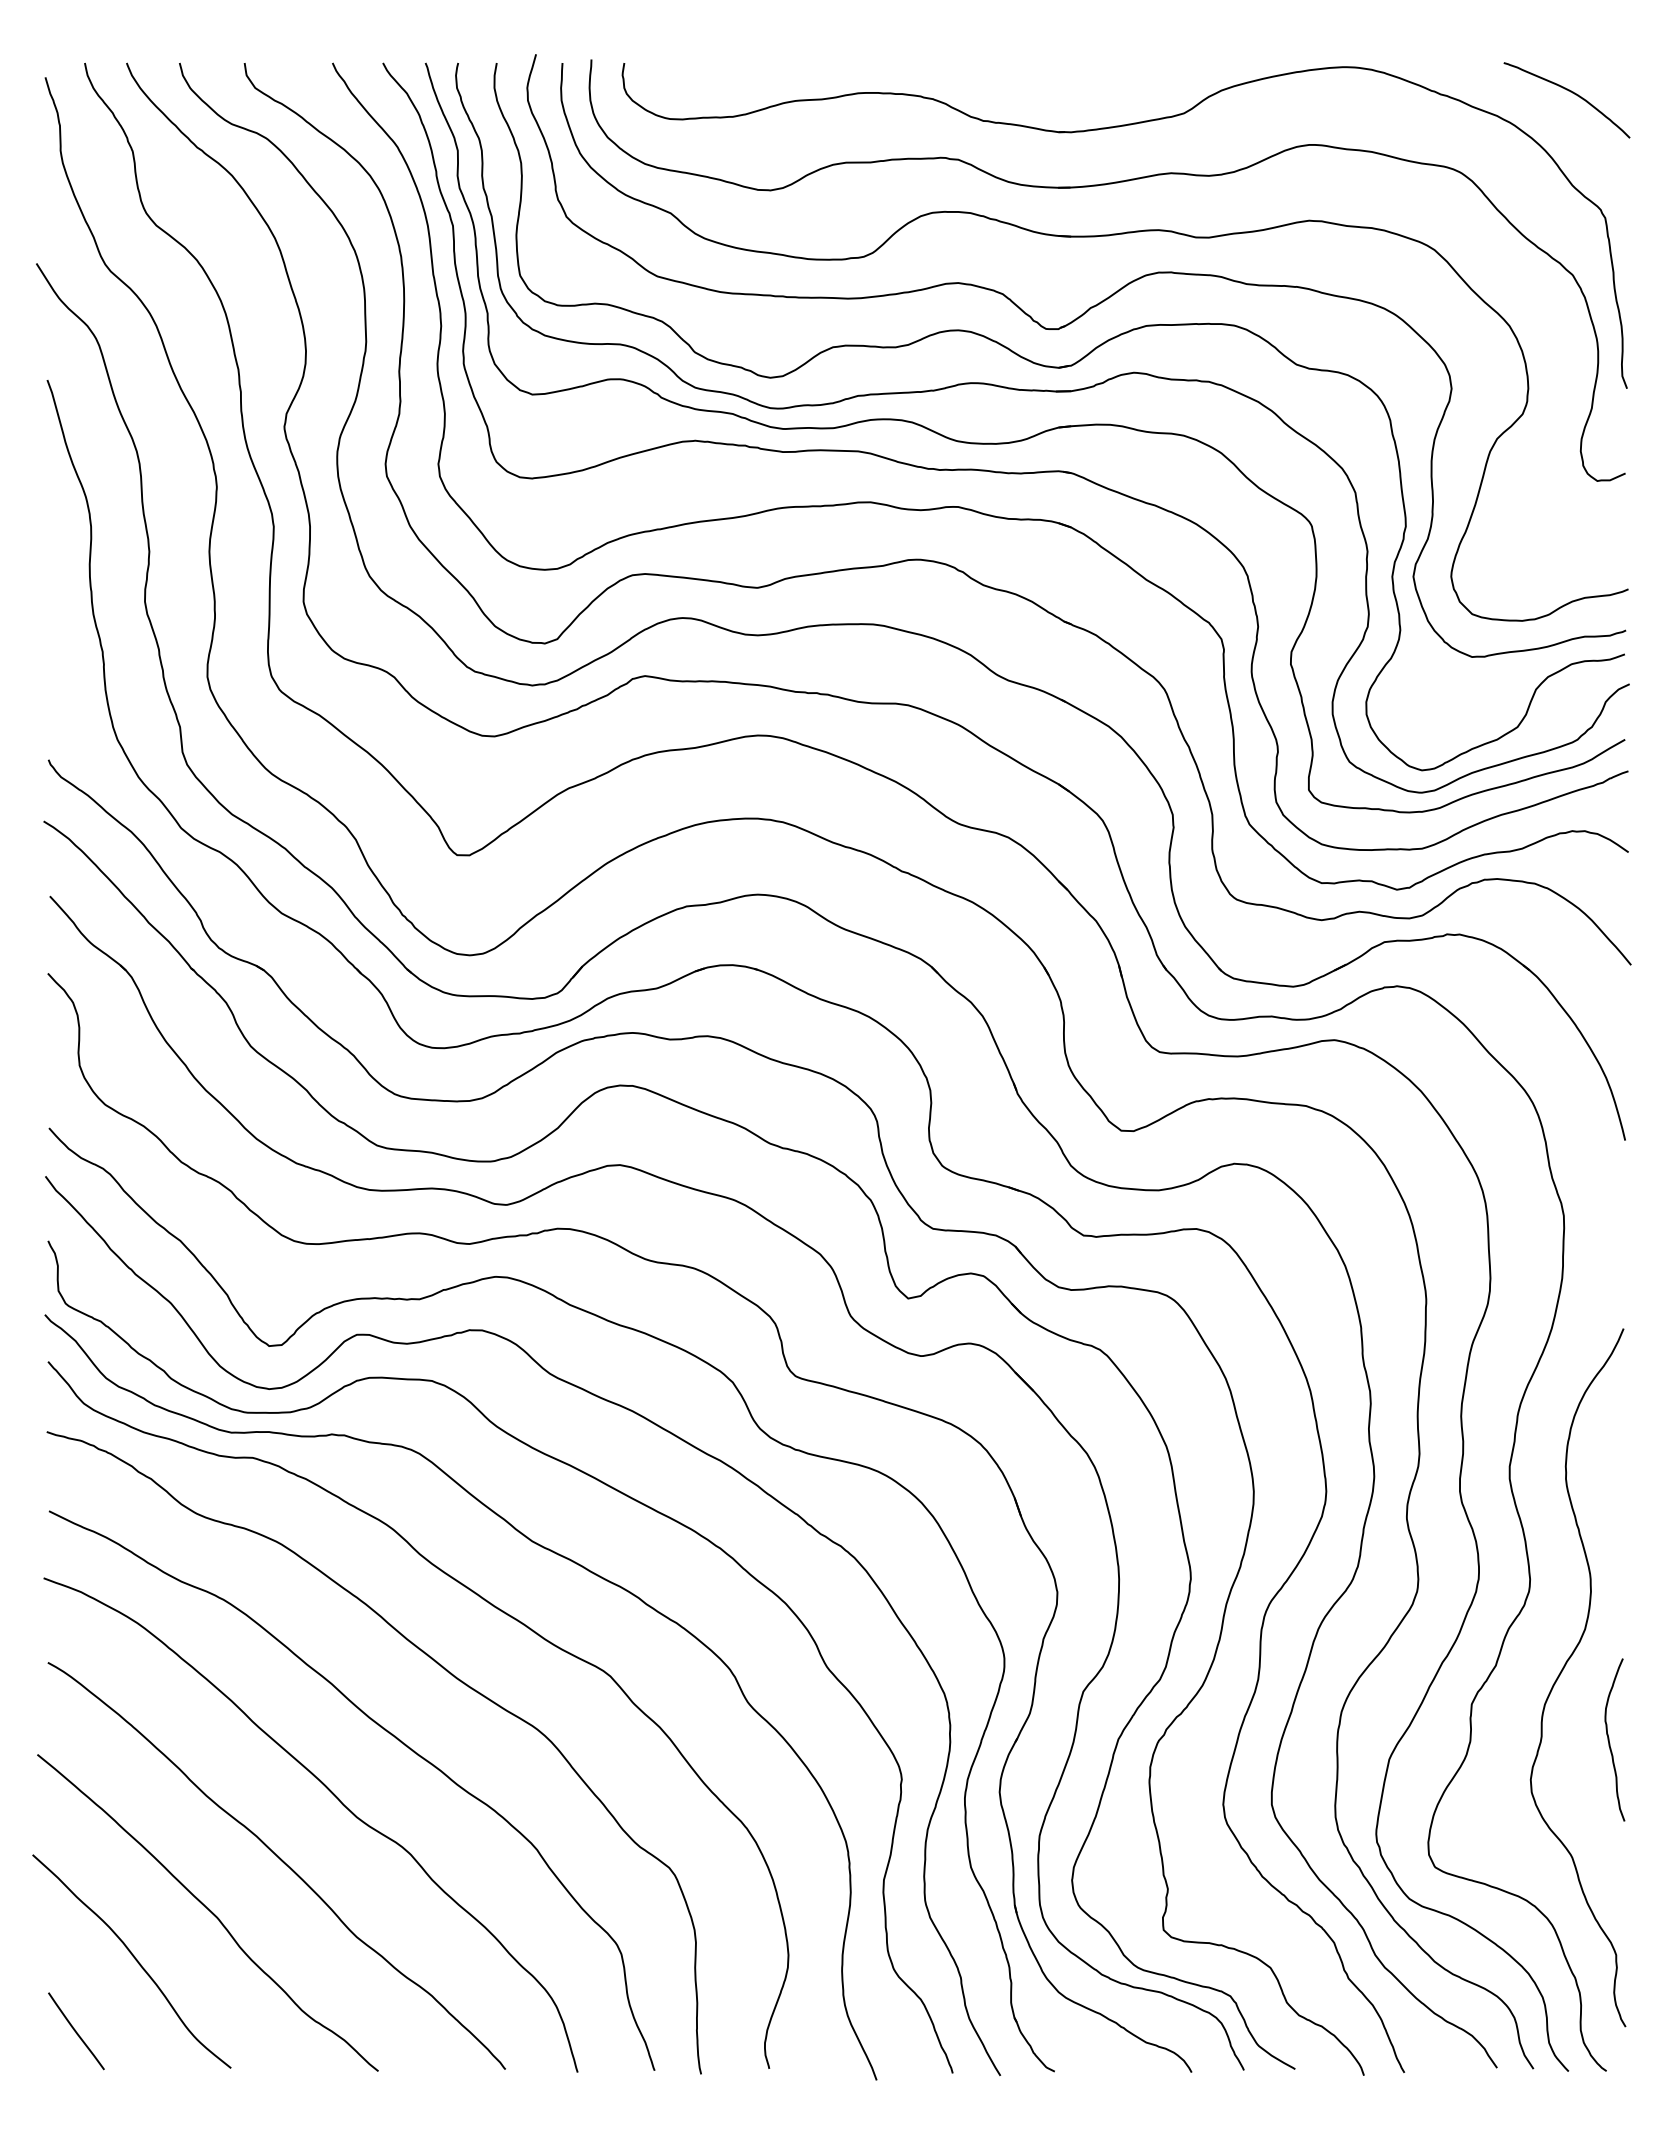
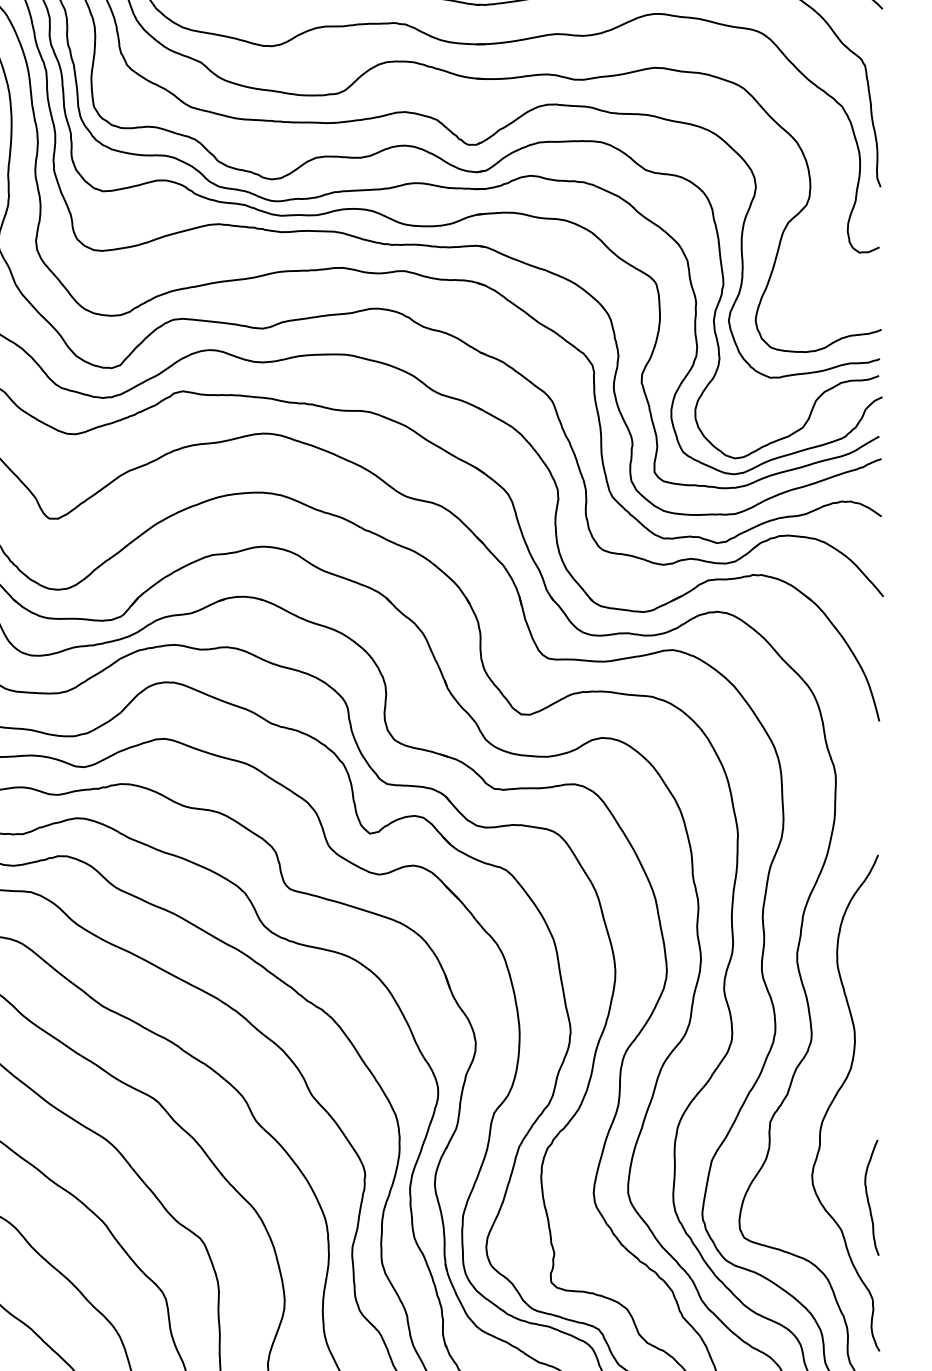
curve: (1609, 1739) -> (868, 1197), moved

